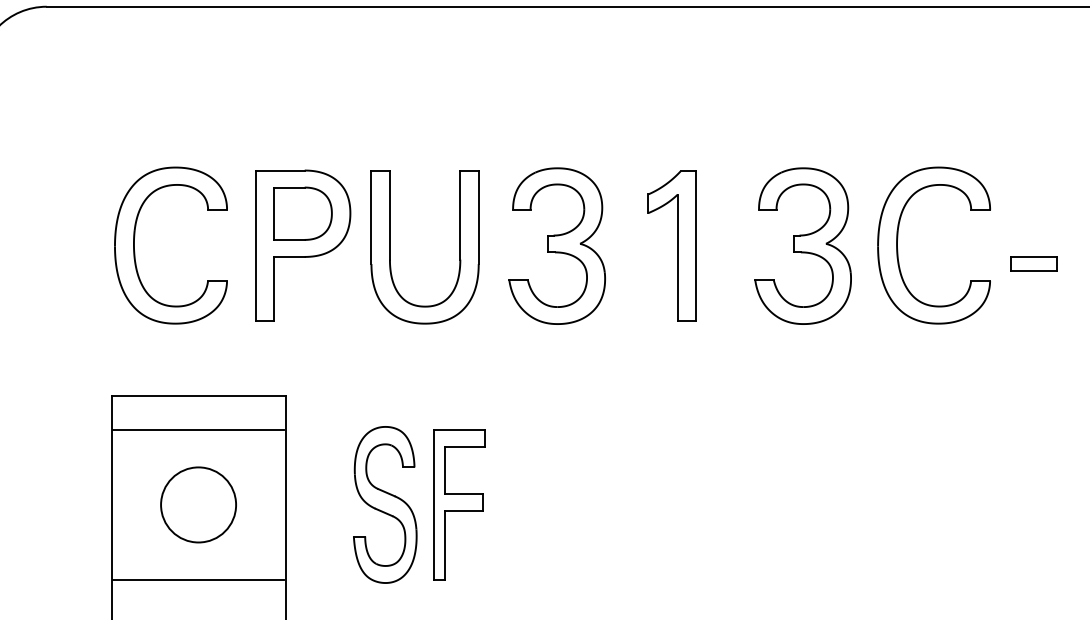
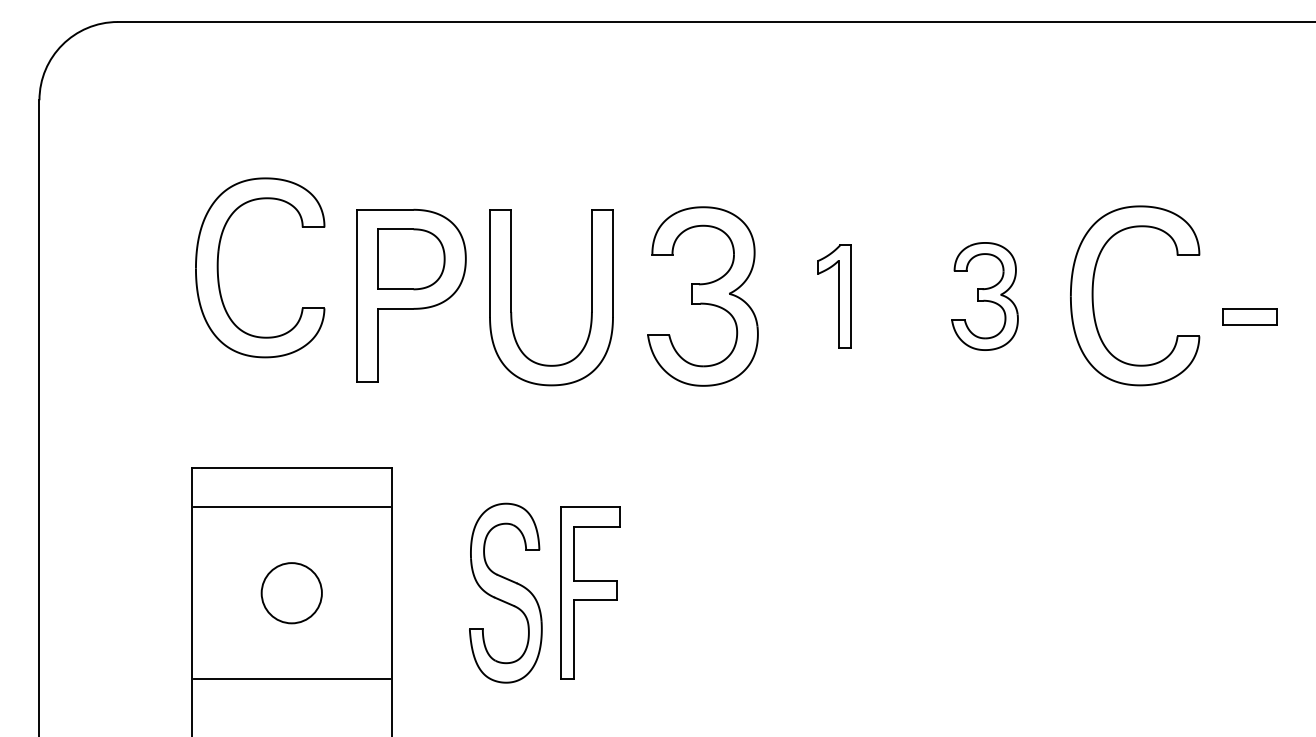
part: (134, 245) -> (218, 267), moved
part: (671, 246) -> (834, 296), size x0.6
part: (802, 246) -> (984, 296), size x0.6
circle: (198, 505) -> (291, 593), size x0.7

